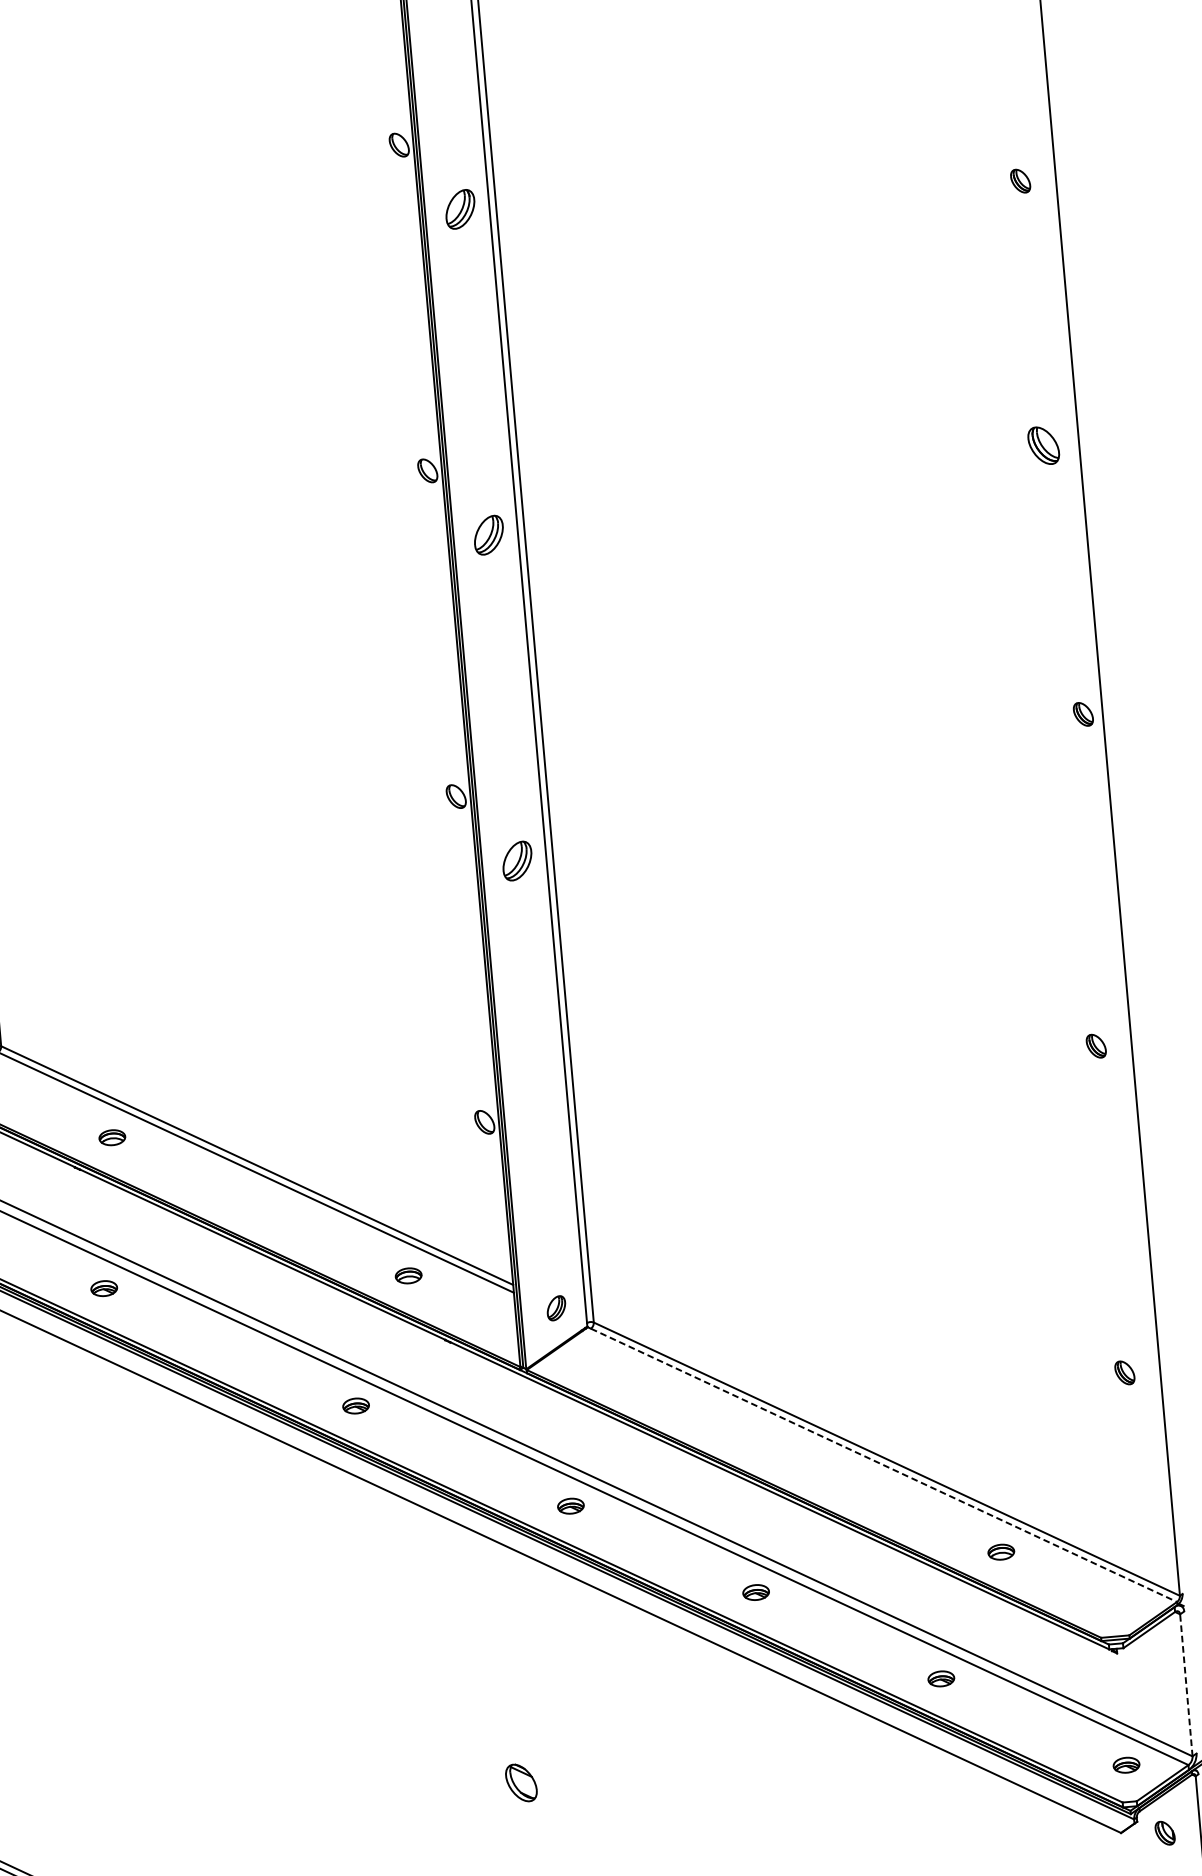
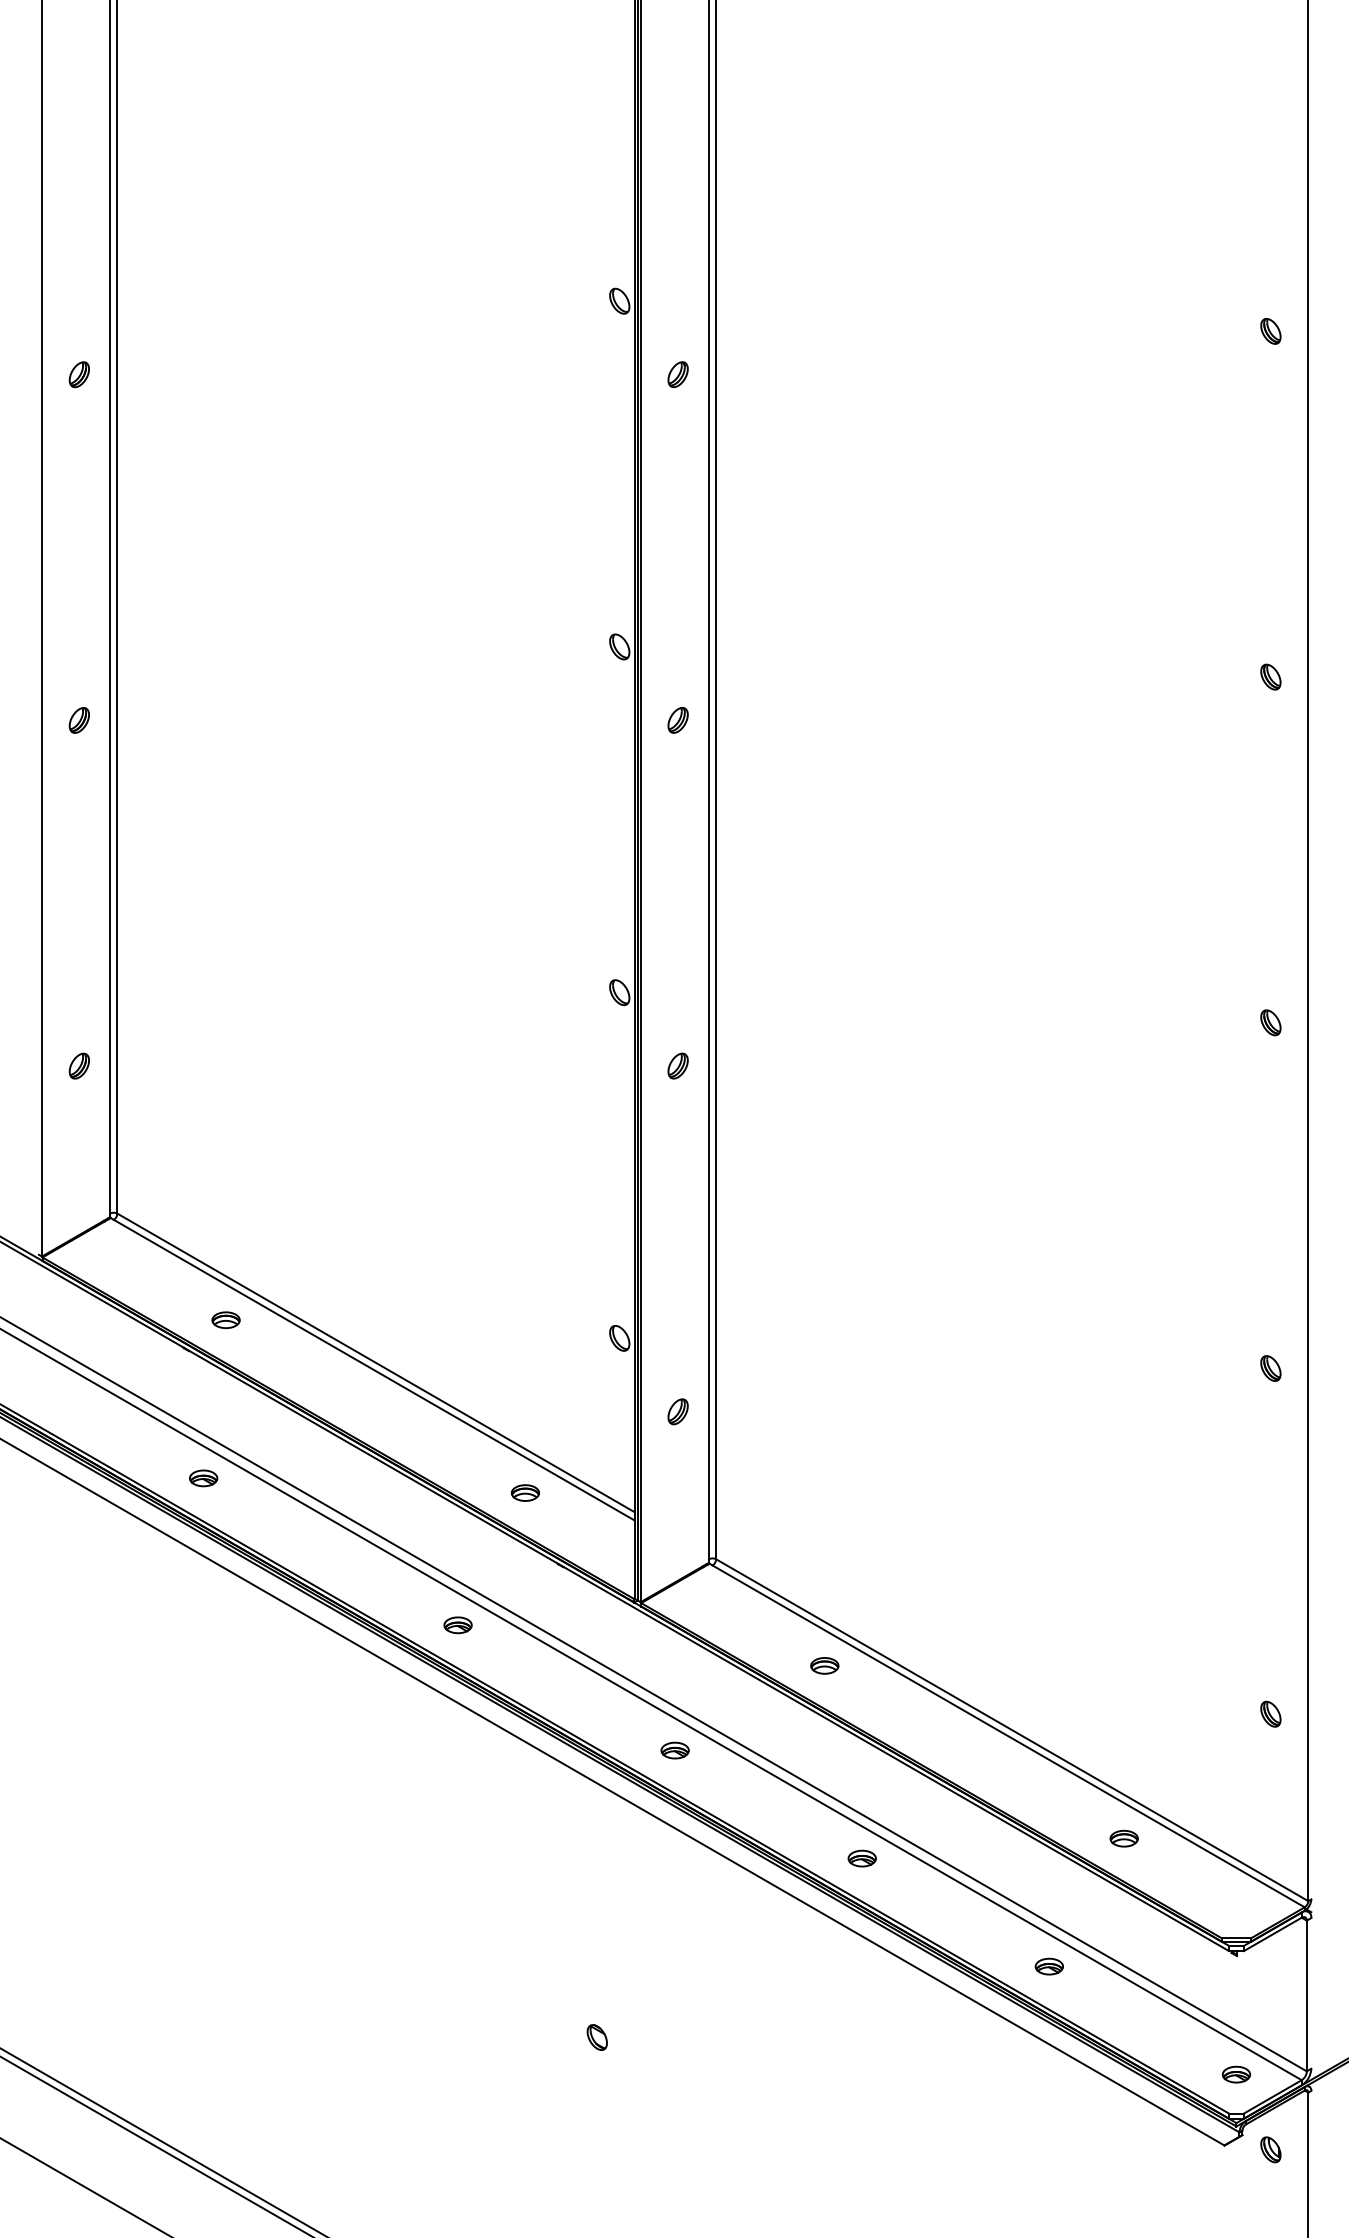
part: (1020, 181) -> (1270, 331), moved
part: (459, 209) -> (677, 374), size x0.62
part: (1043, 445) -> (1270, 676), size x0.62
part: (488, 535) -> (677, 720), size x0.62
part: (1083, 714) -> (1270, 1022), moved
part: (516, 860) -> (677, 1065), size x0.62
part: (1095, 1046) -> (1270, 1368), moved
part: (555, 1308) -> (677, 1411), moved
part: (1124, 1372) -> (1270, 1713), moved
part: (704, 1413) -> (824, 1665), added
line: (883, 1465) -> (1008, 1736), dashed -> solid
line: (1185, 1684) -> (1306, 1995), dashed -> solid
part: (520, 1783) -> (596, 2037), size x0.62

